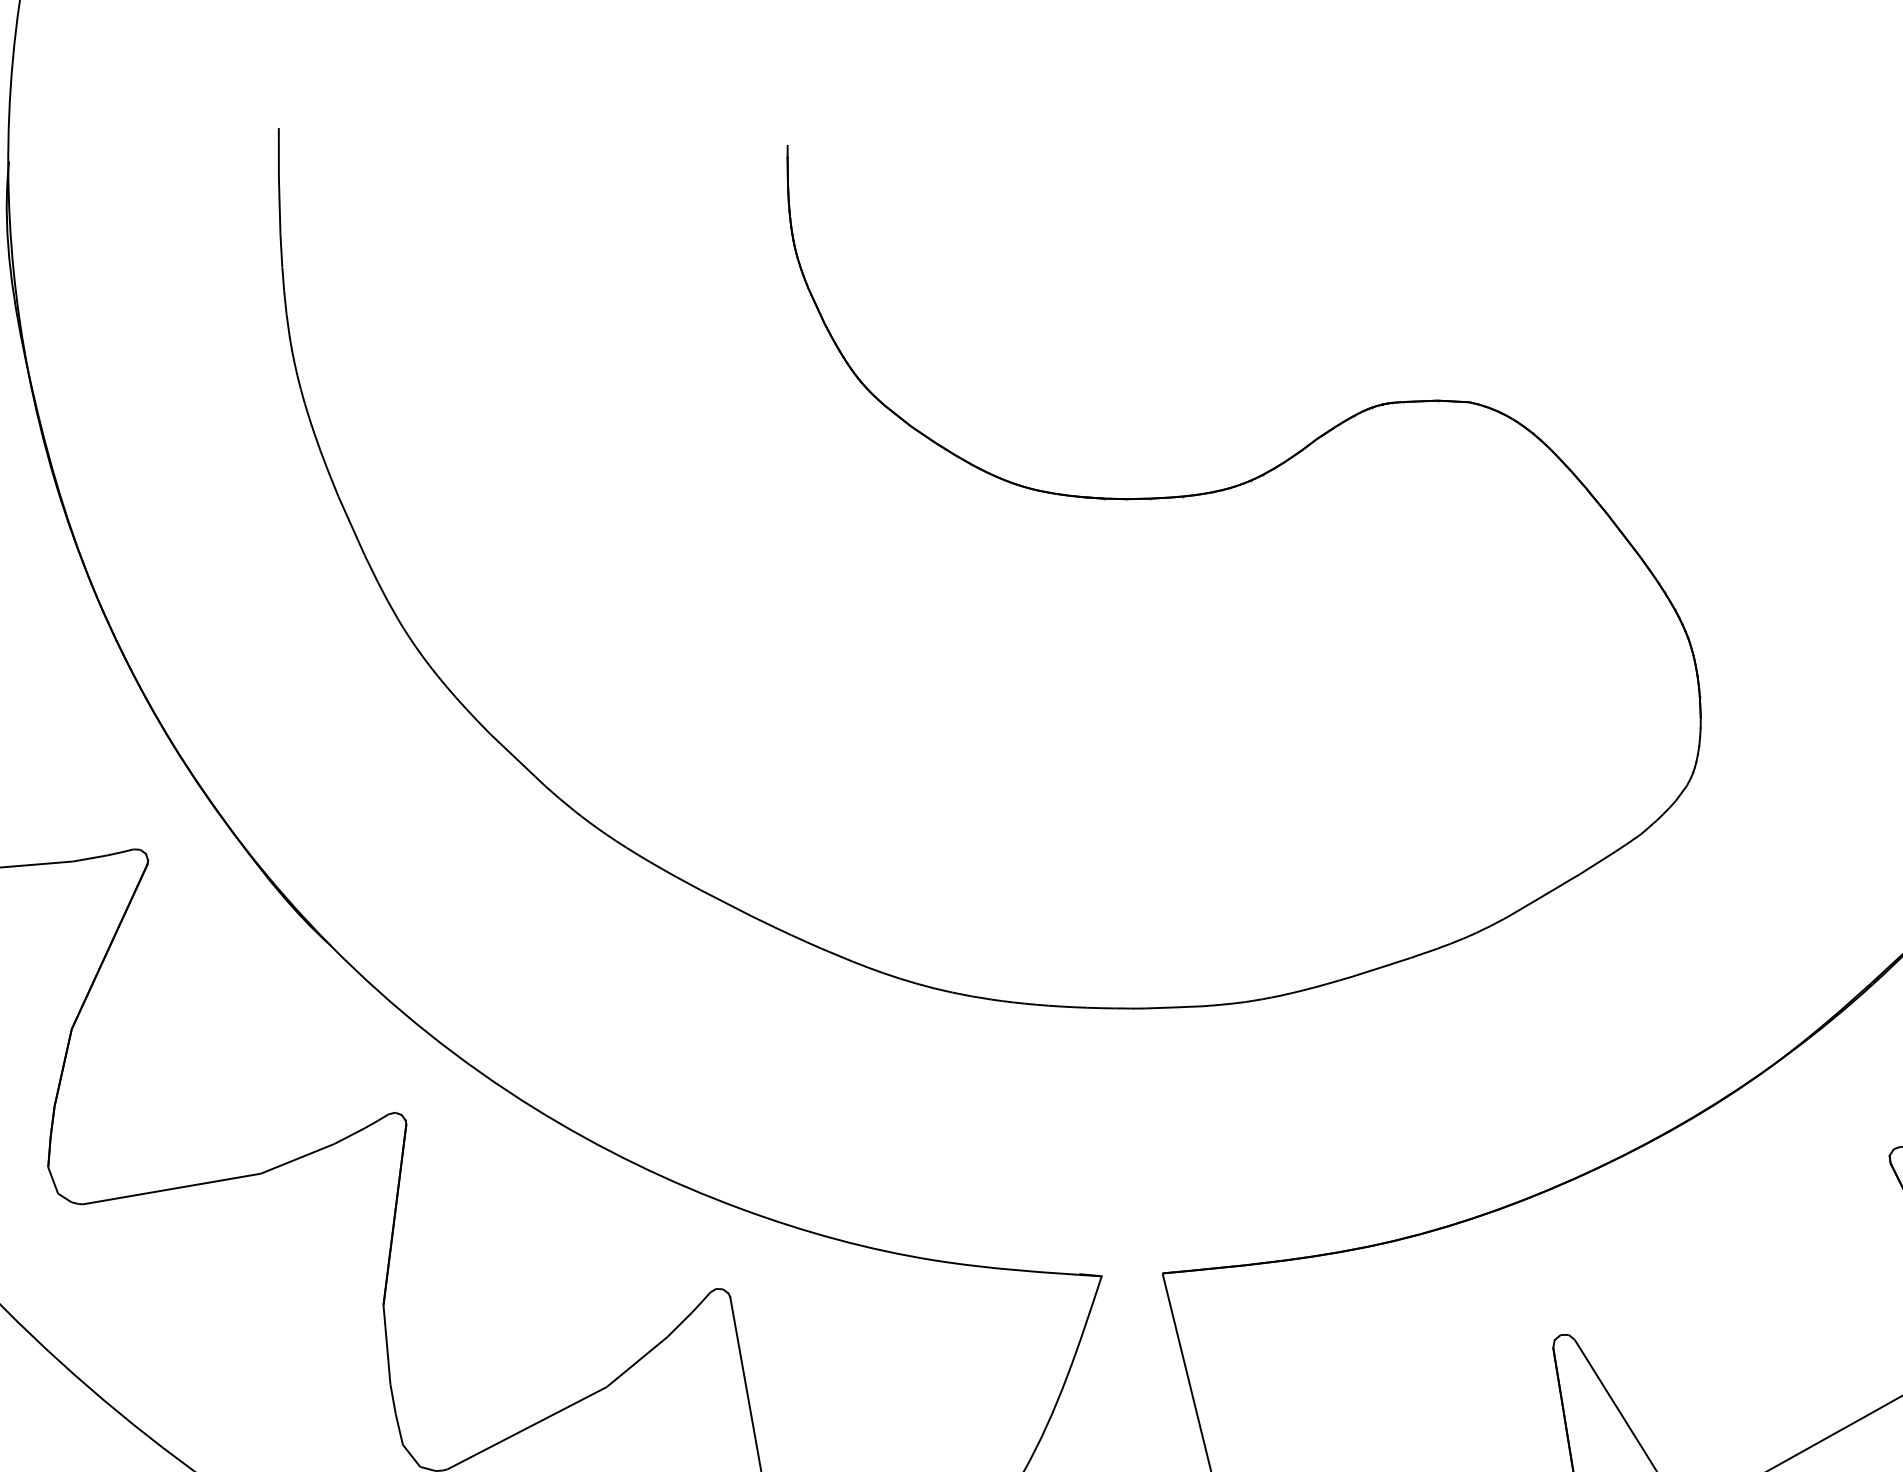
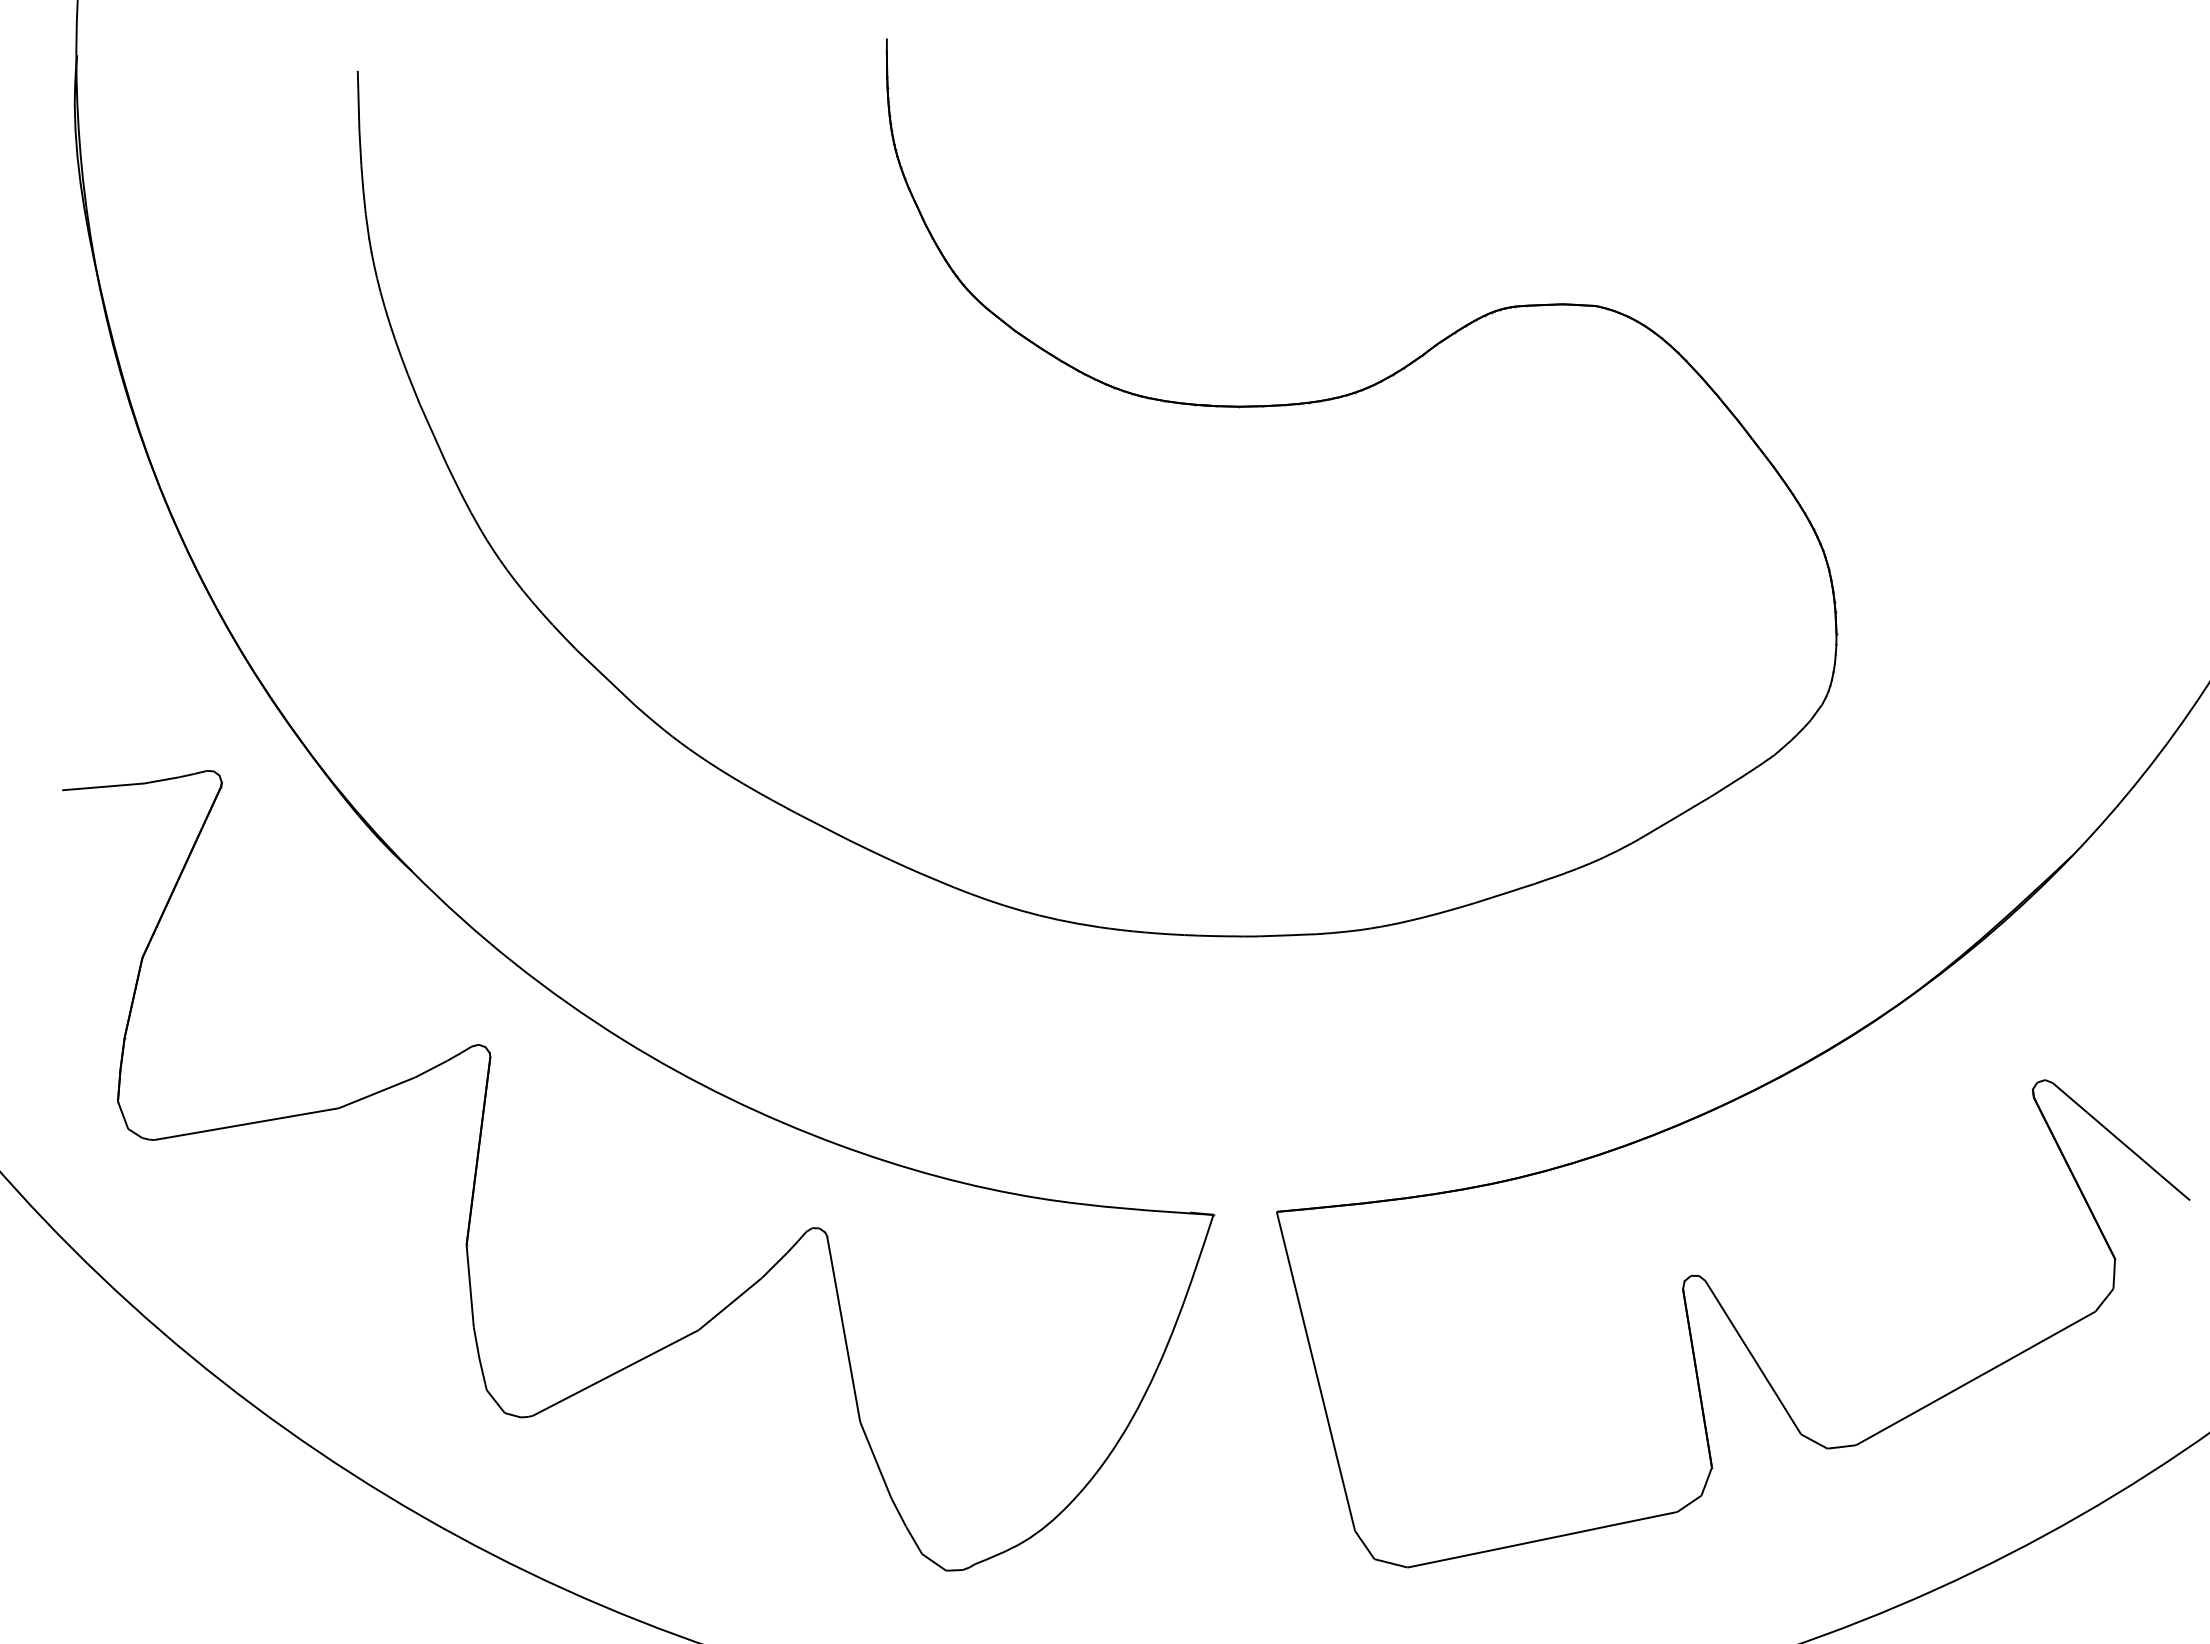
line: (278, 151) -> (357, 45), removed

